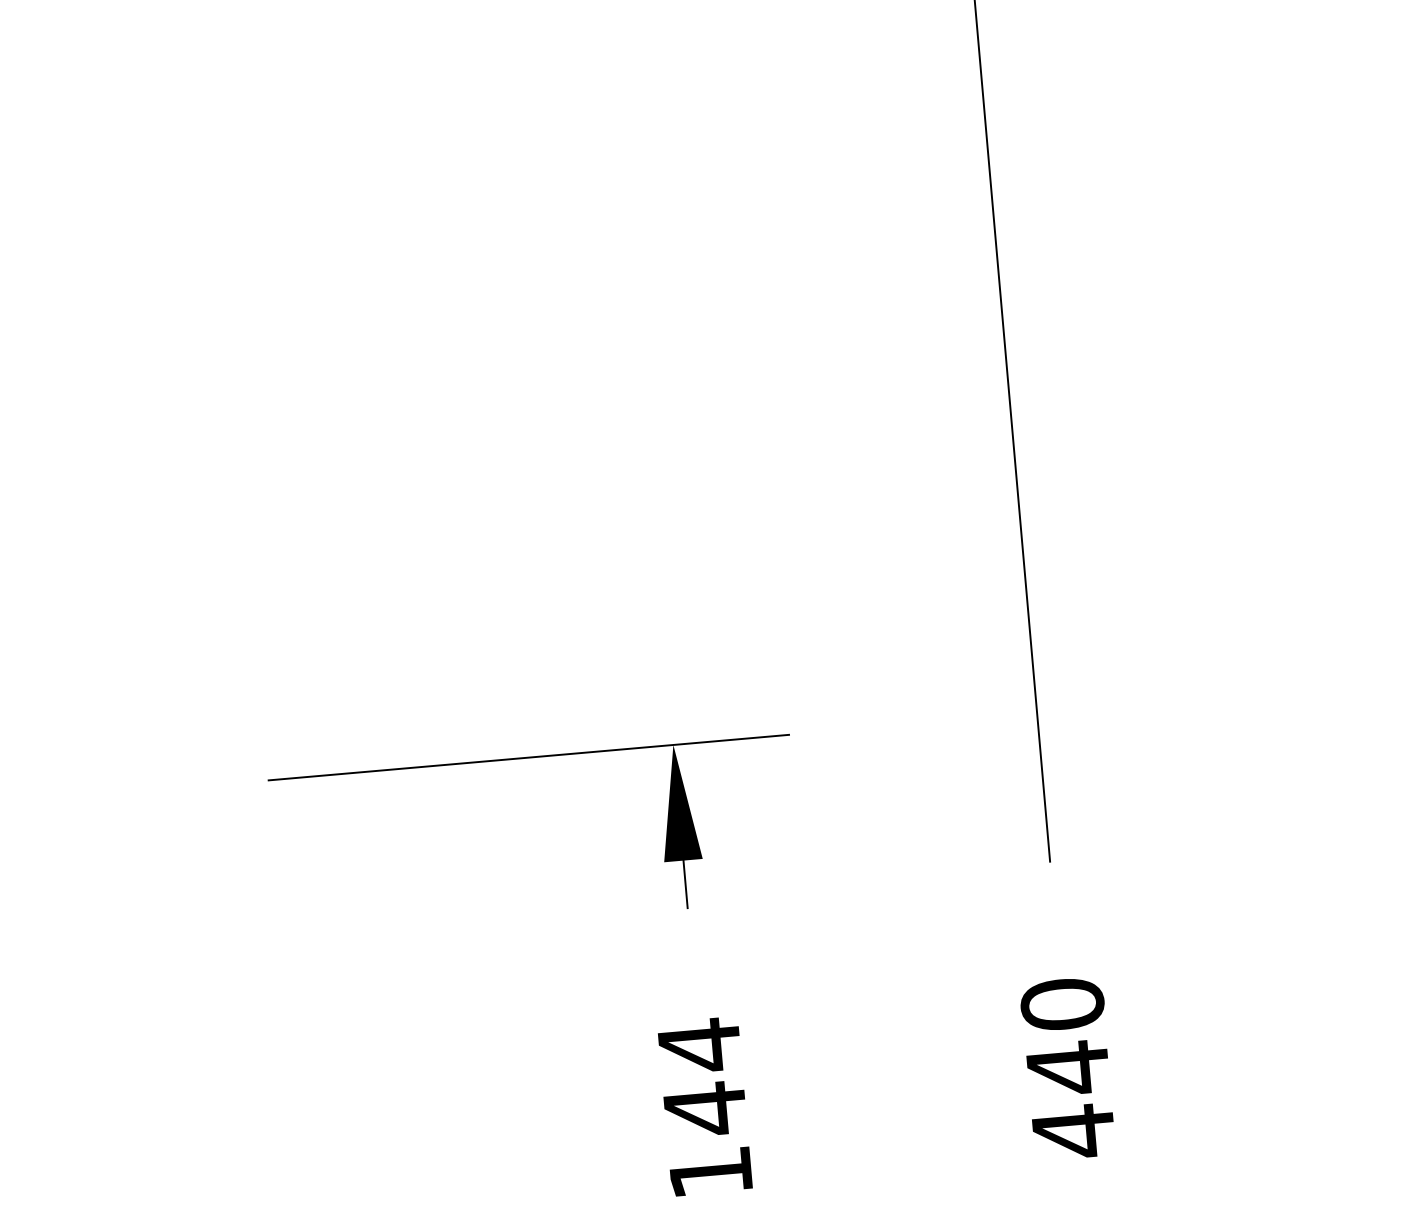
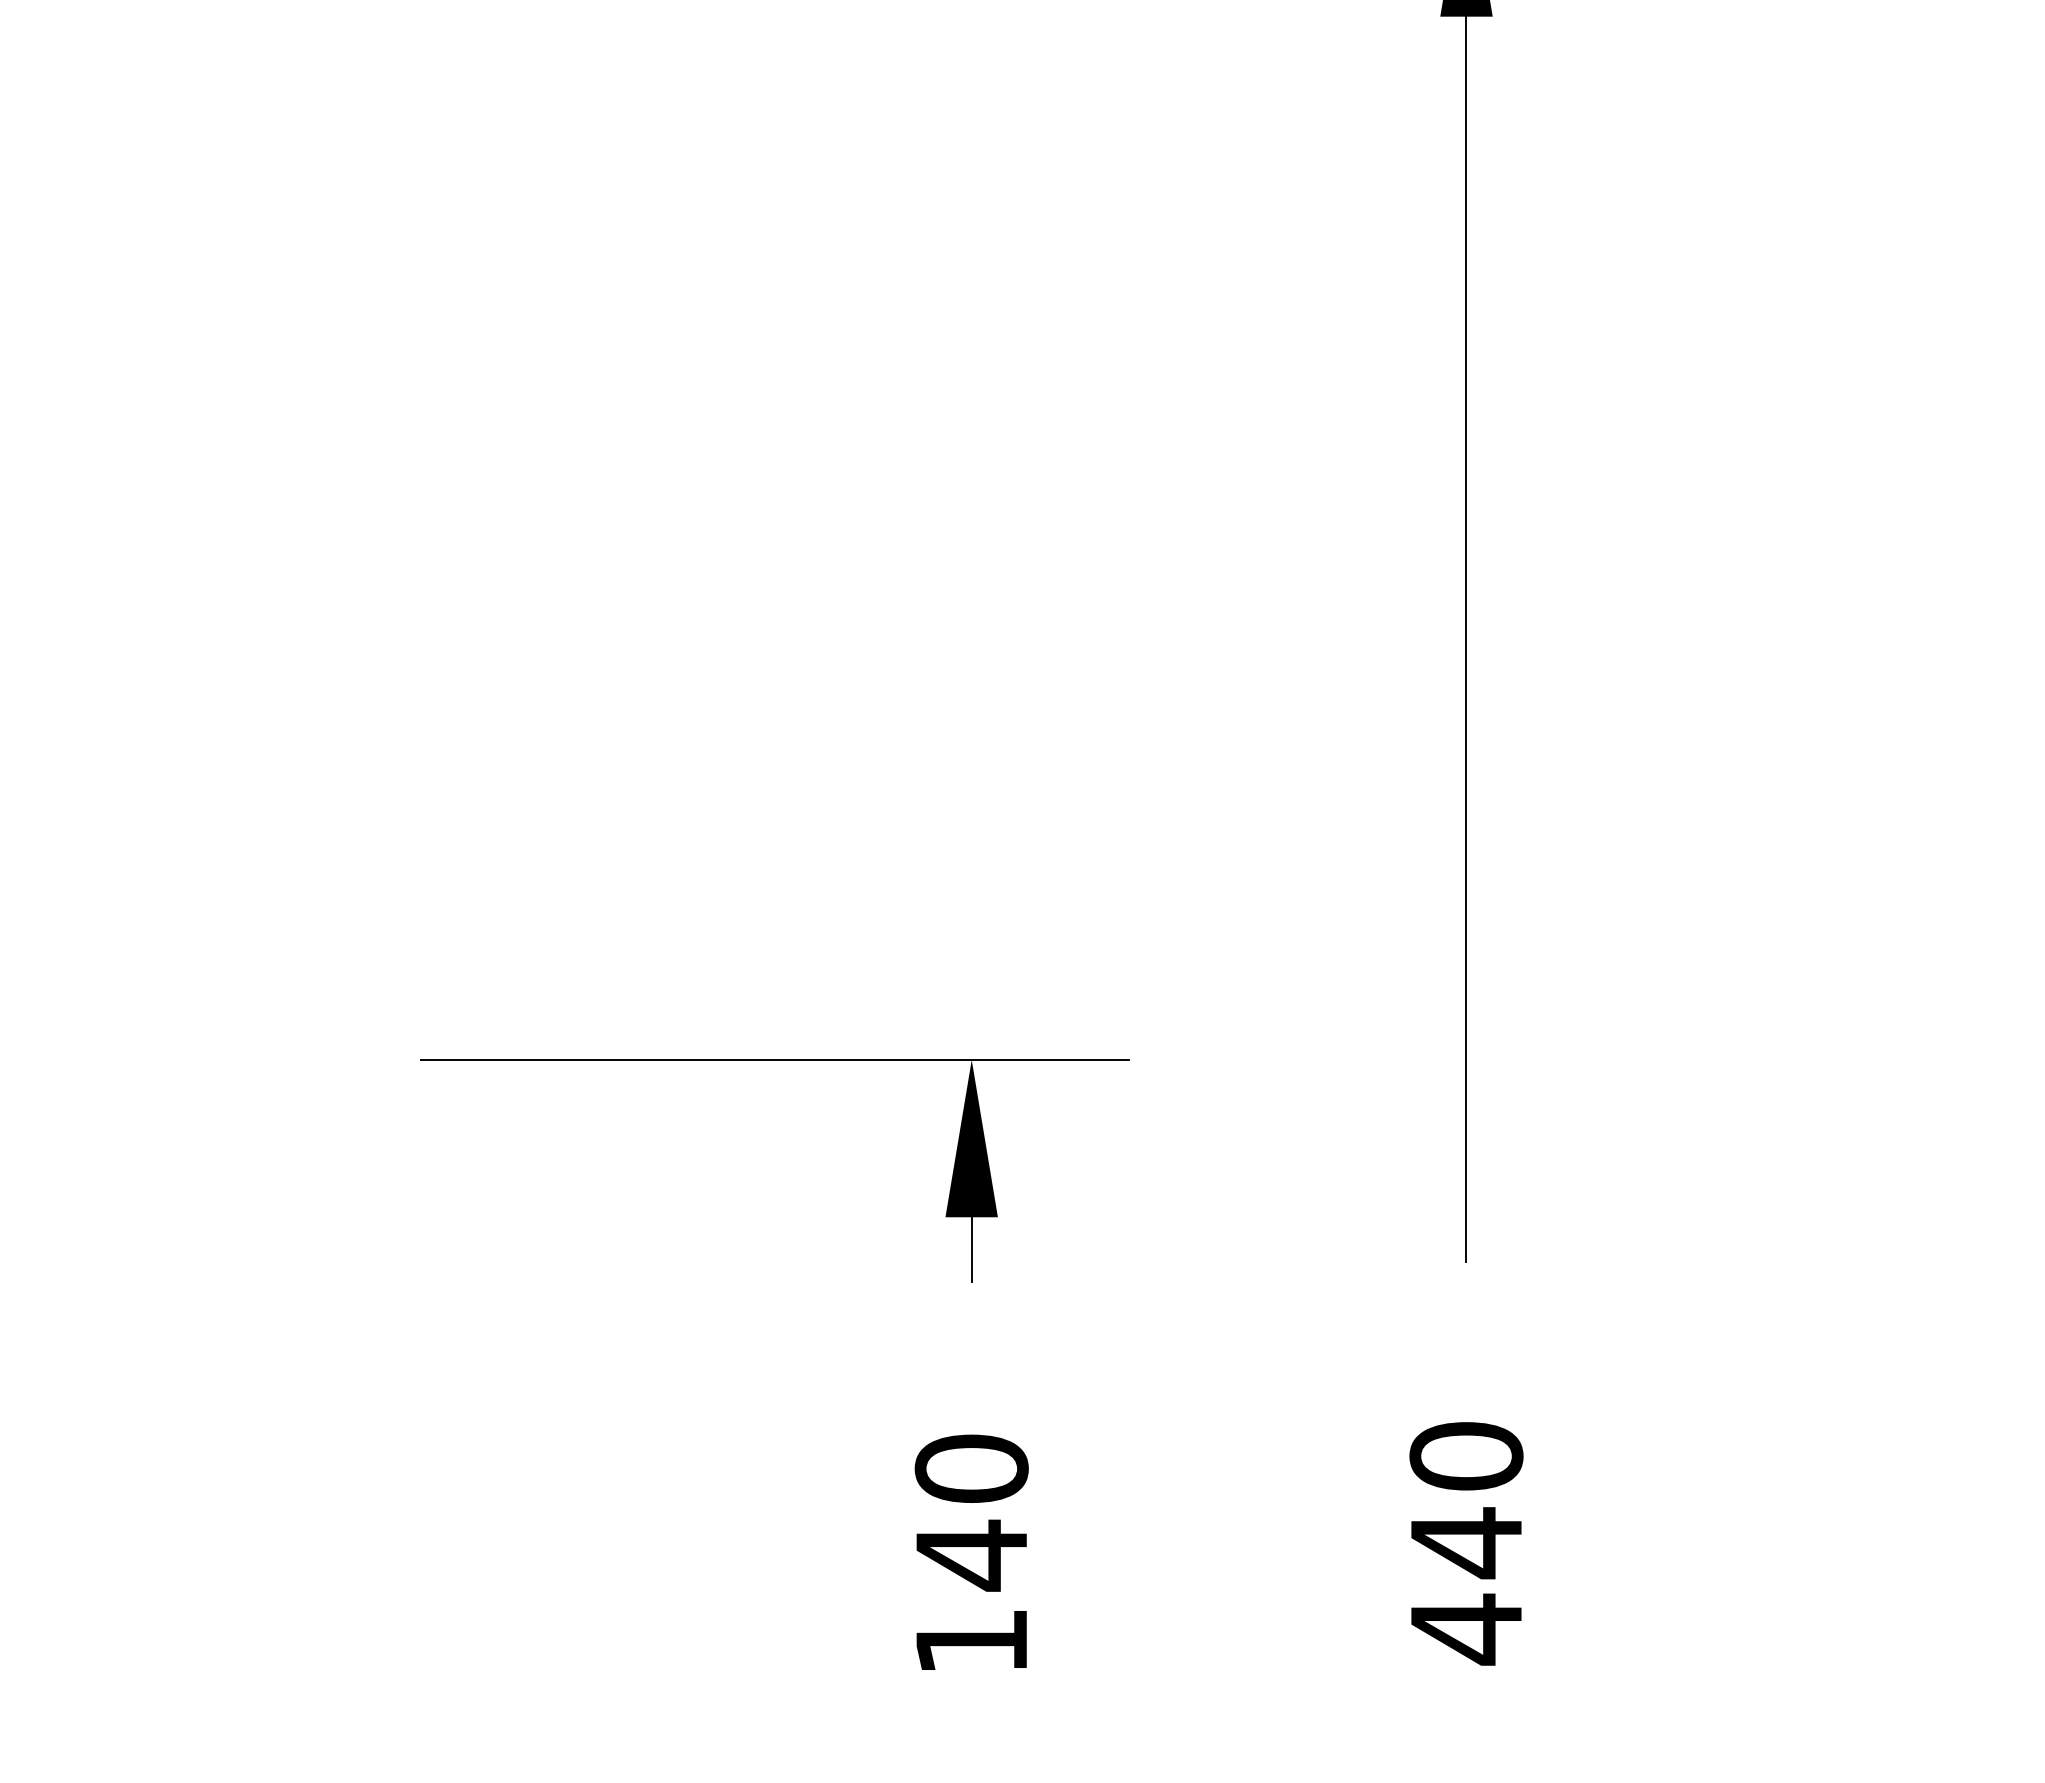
text: (699, 1046) -> (971, 1469), 144 -> 140

